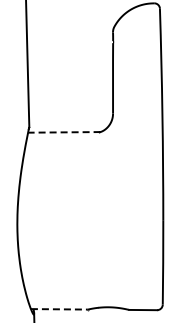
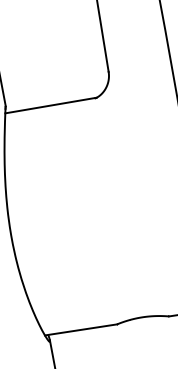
line: (63, 132) -> (49, 105), dashed -> solid
line: (59, 309) -> (81, 330), dashed -> solid

